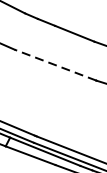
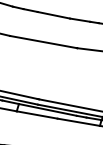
line: (55, 64) -> (43, 41), dashed -> solid

